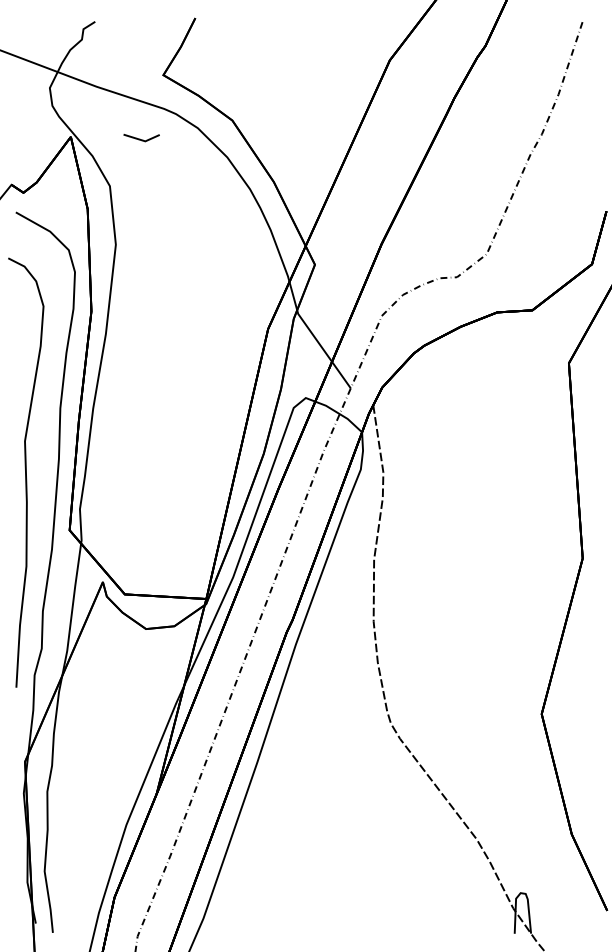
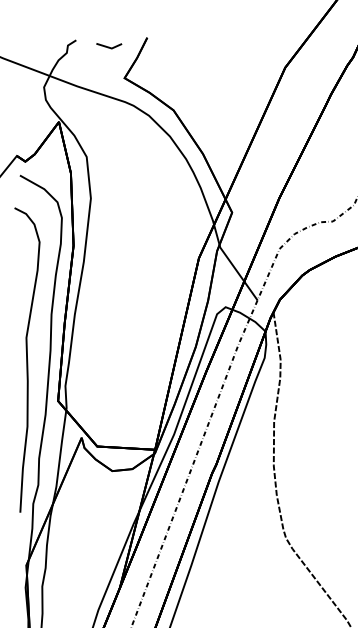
line: (140, 138) -> (108, 46), moved

